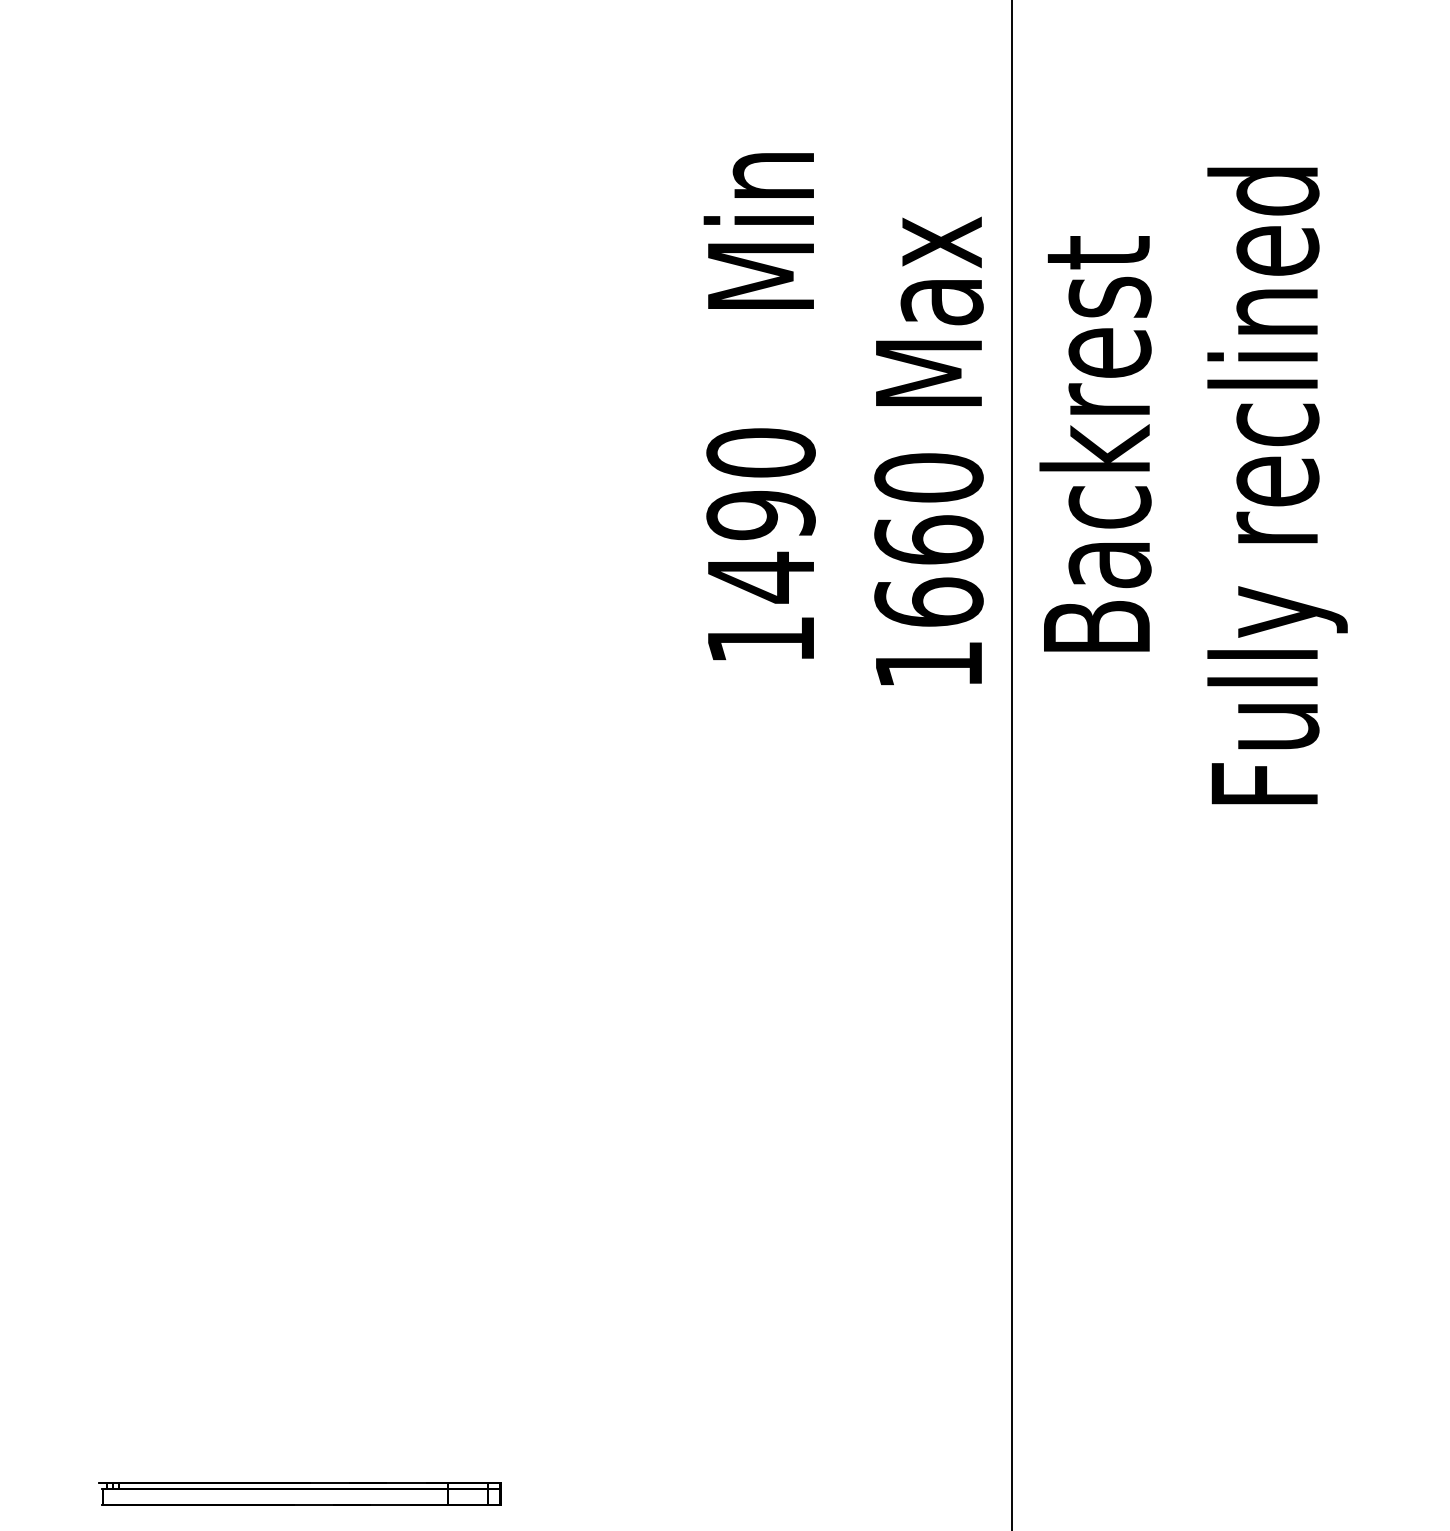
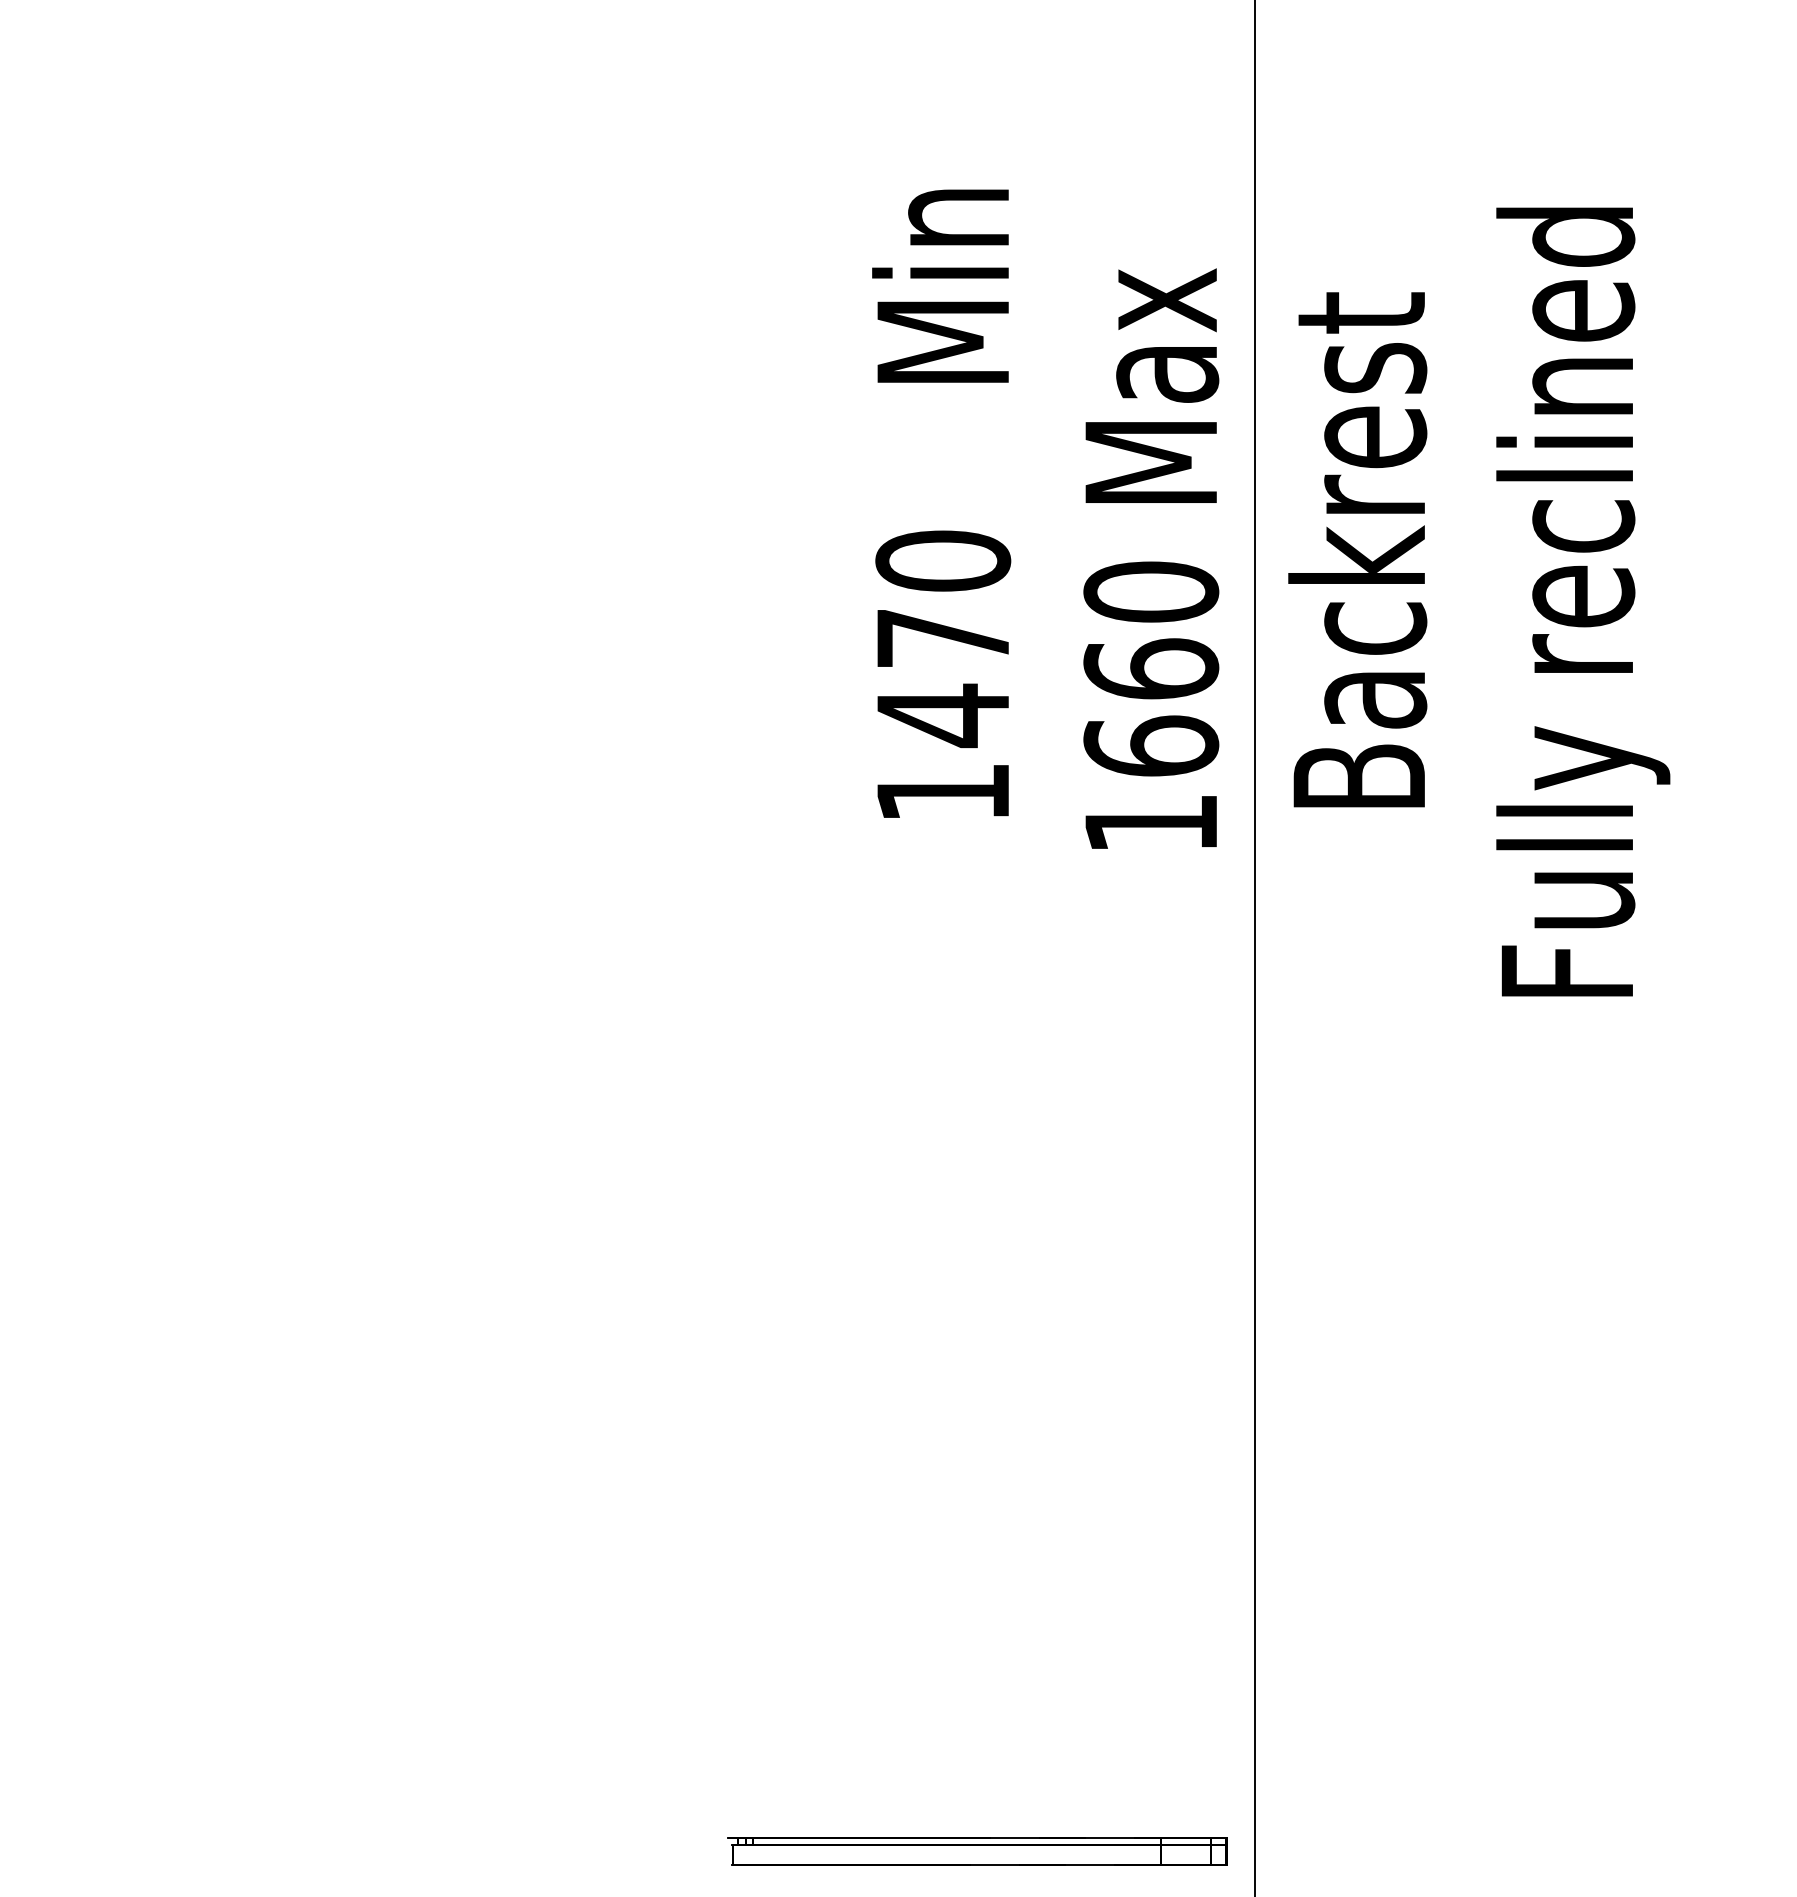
text: (761, 515) -> (943, 638), 1490 -> 1470
part: (299, 1494) -> (977, 1851), moved

